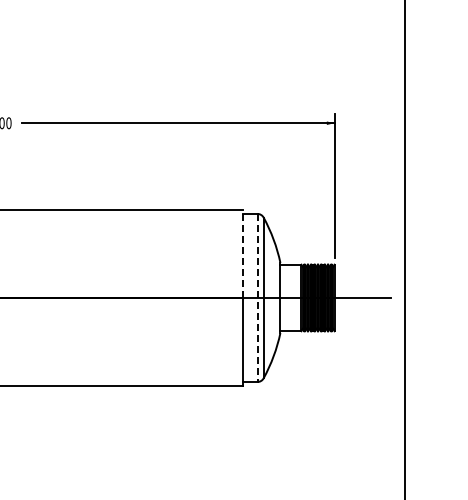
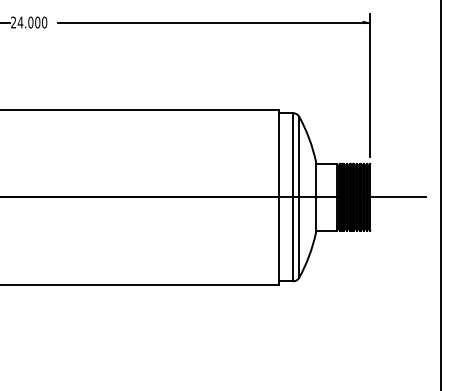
line: (243, 254) -> (279, 153), dashed -> solid
line: (257, 298) -> (293, 197), dashed -> solid

